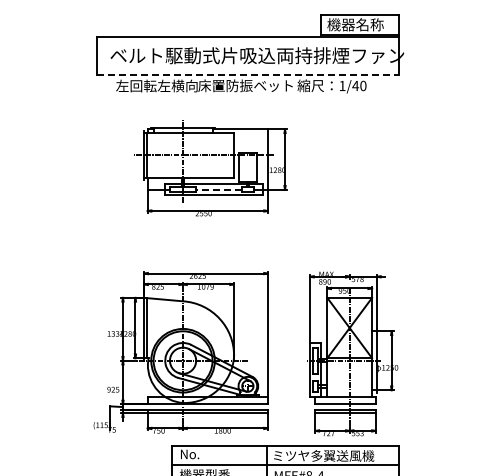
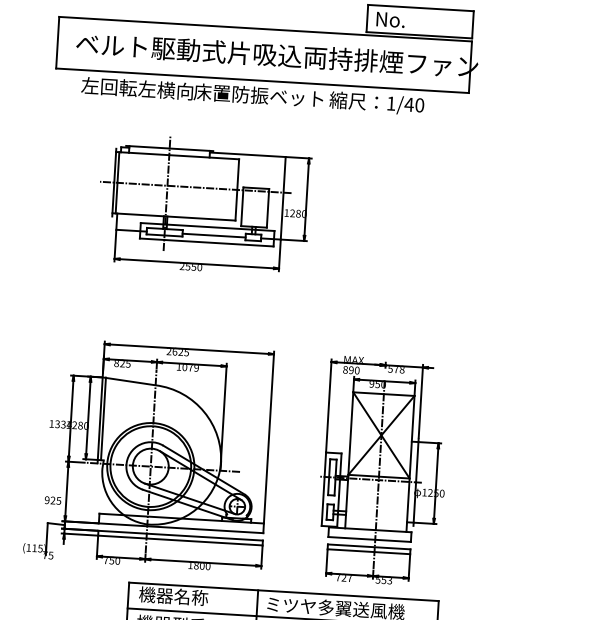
text: (355, 24) -> (414, 20), 機器名称 -> No.
line: (247, 74) -> (262, 80), dashed -> solid
line: (218, 189) -> (213, 235), dashed -> solid
text: (205, 454) -> (173, 596), No. -> 機器名称

